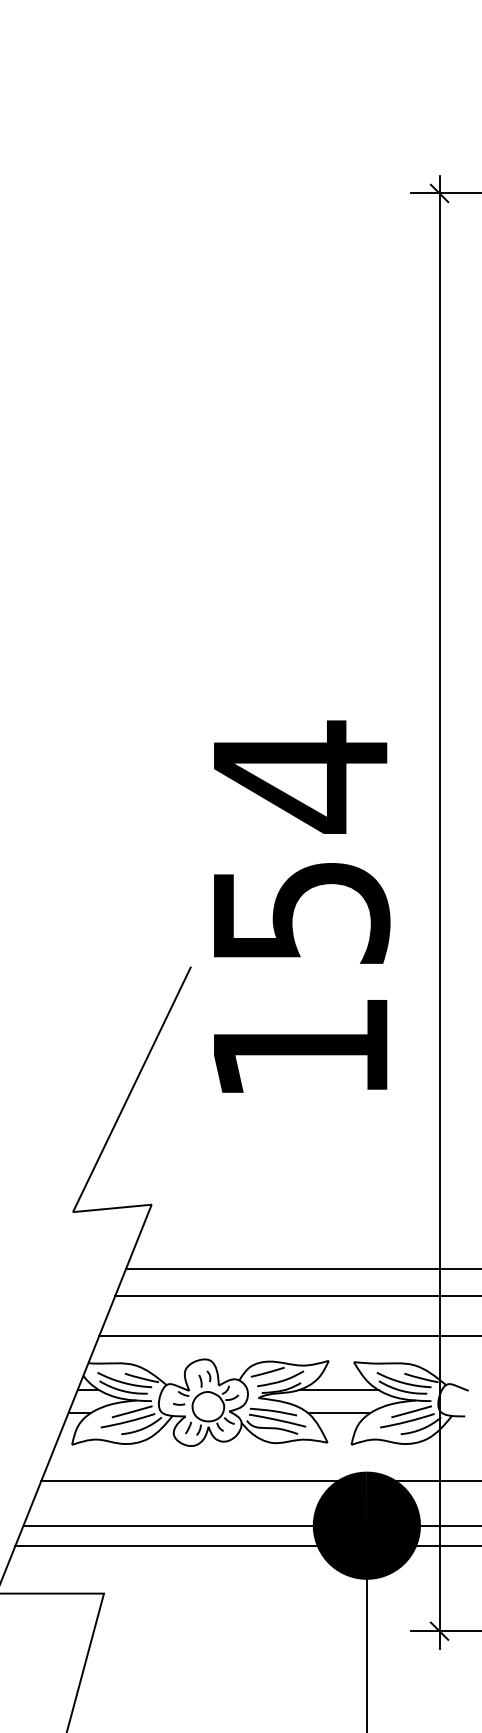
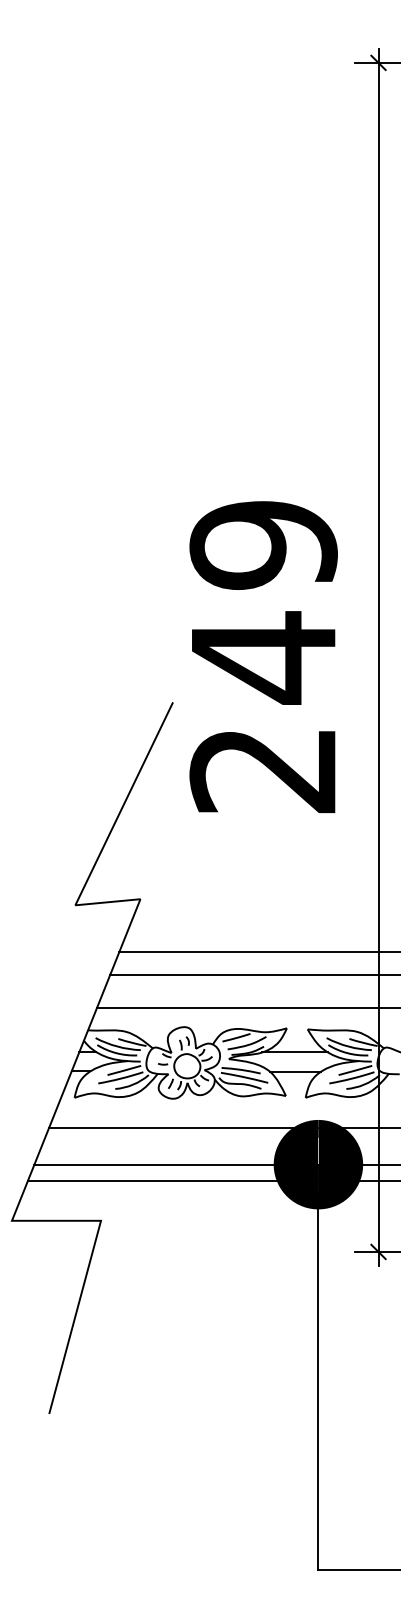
text: (300, 910) -> (263, 655), 154 -> 249

